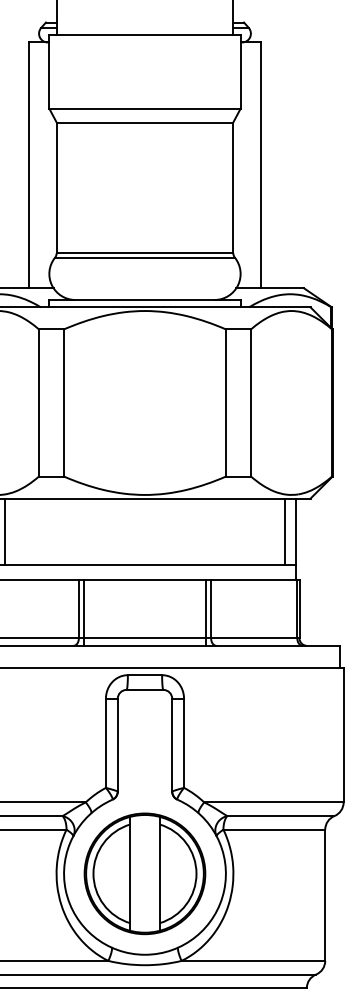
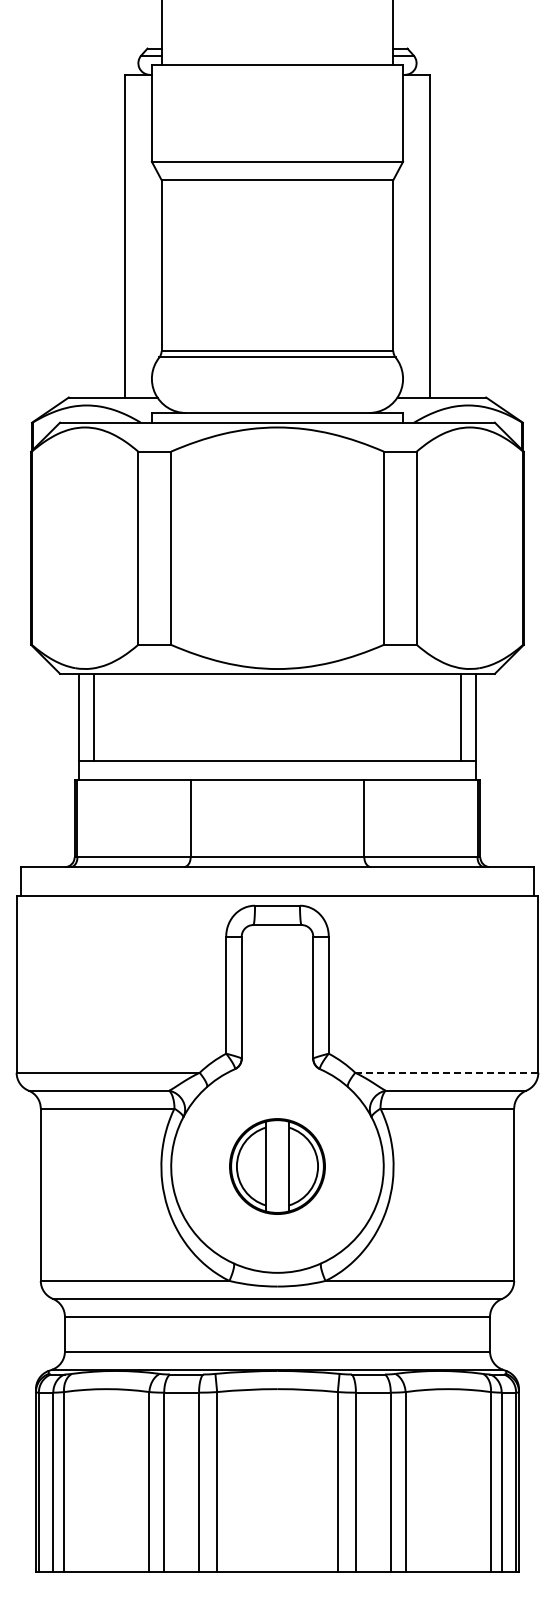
line: (84, 612) -> (197, 823), removed
line: (205, 612) -> (357, 823), removed
line: (273, 802) -> (446, 1072), solid -> dashed
part: (144, 873) -> (277, 1166), size x0.6

